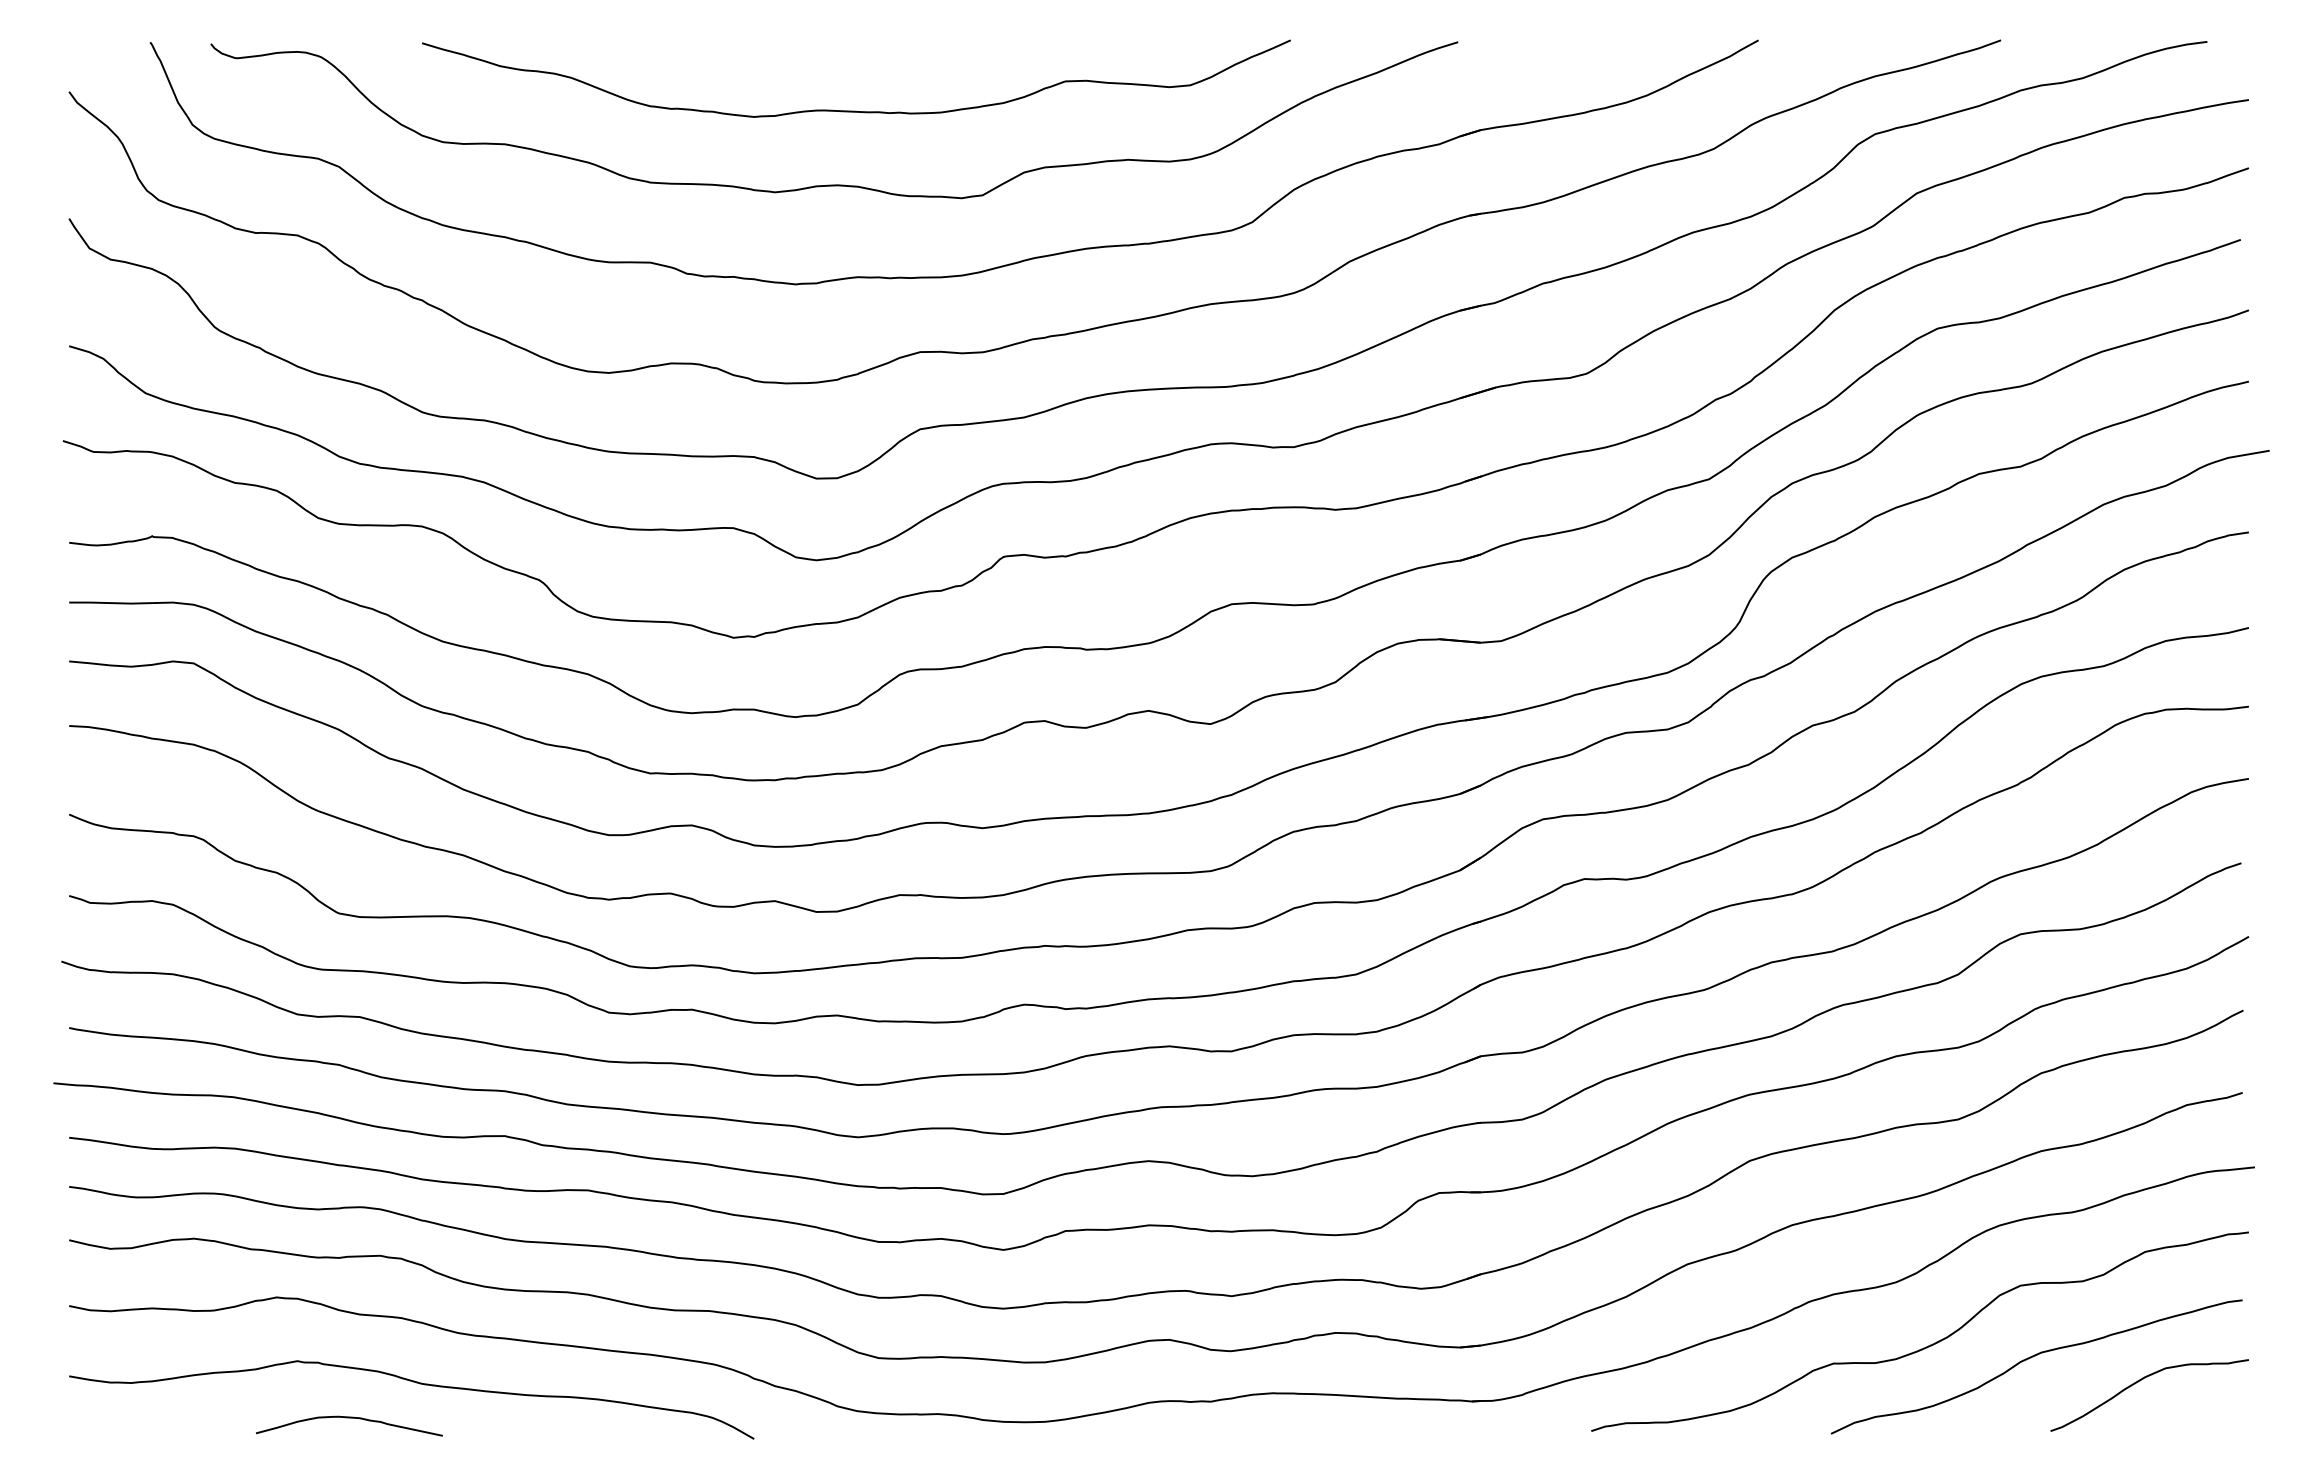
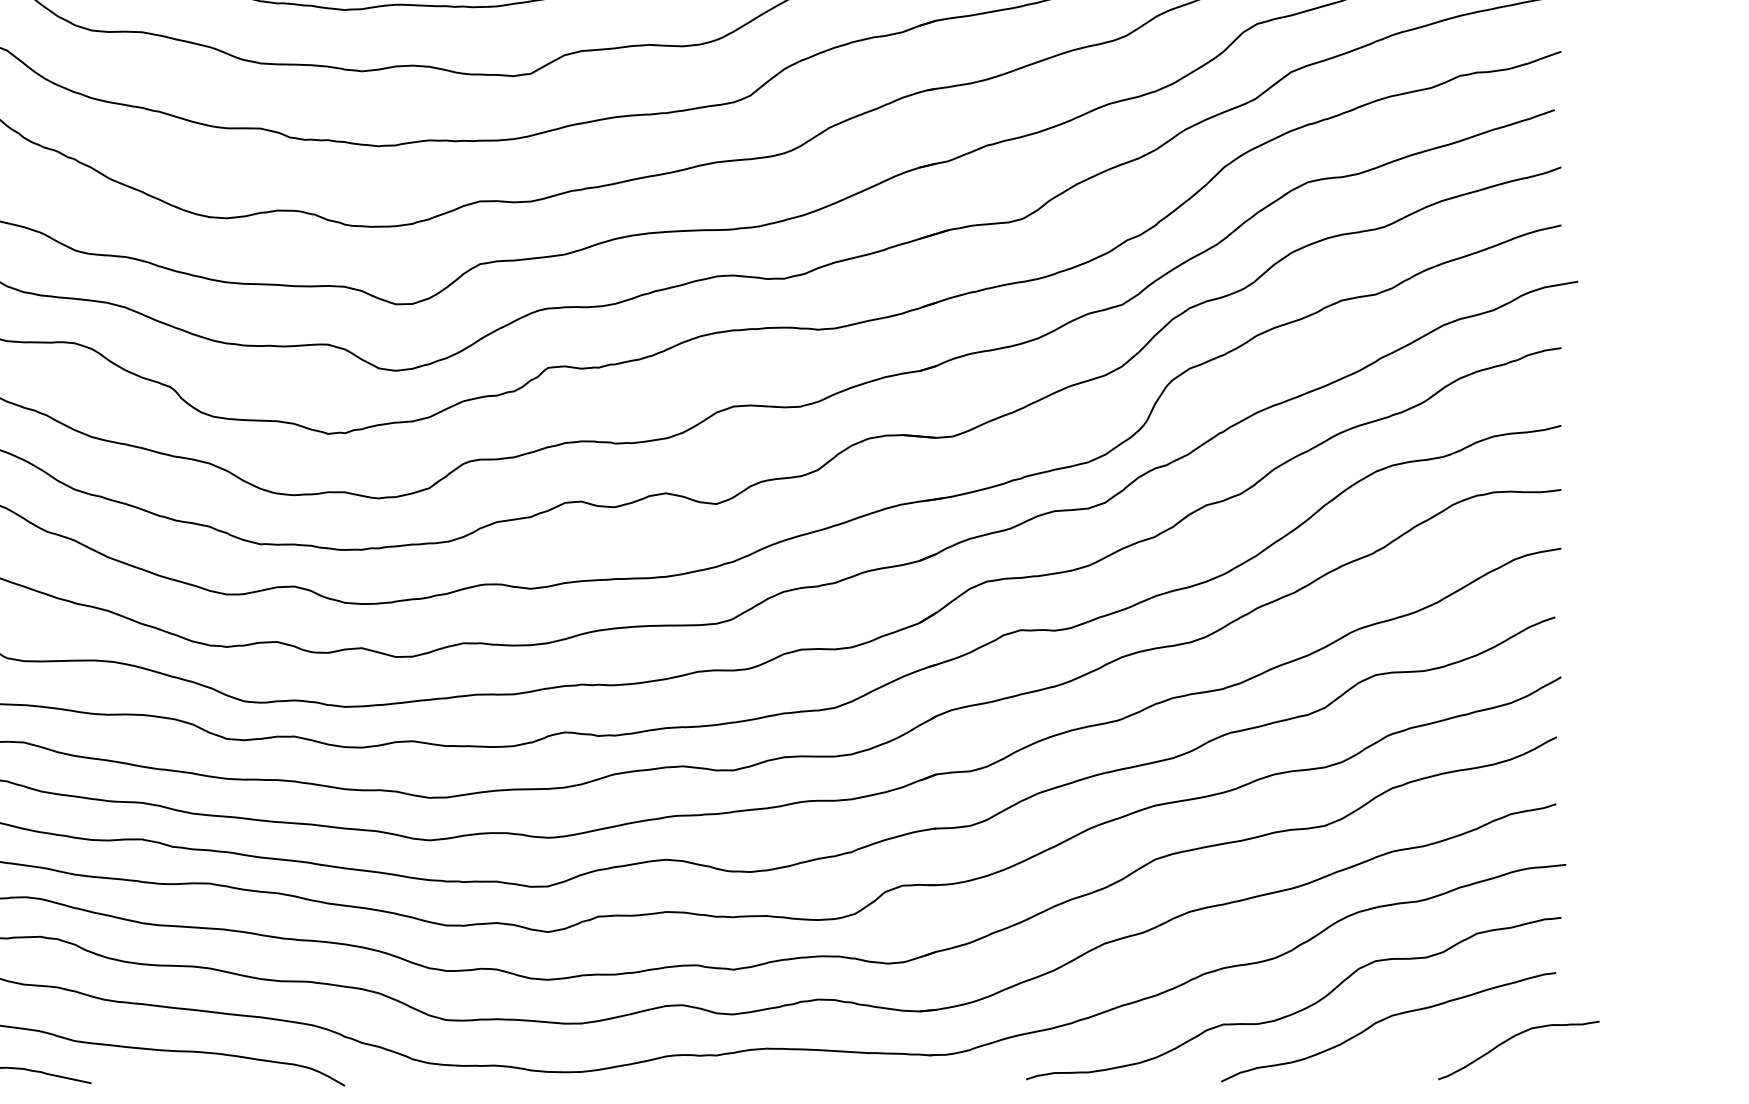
curve: (2140, 1381) -> (1511, 1039), moved

